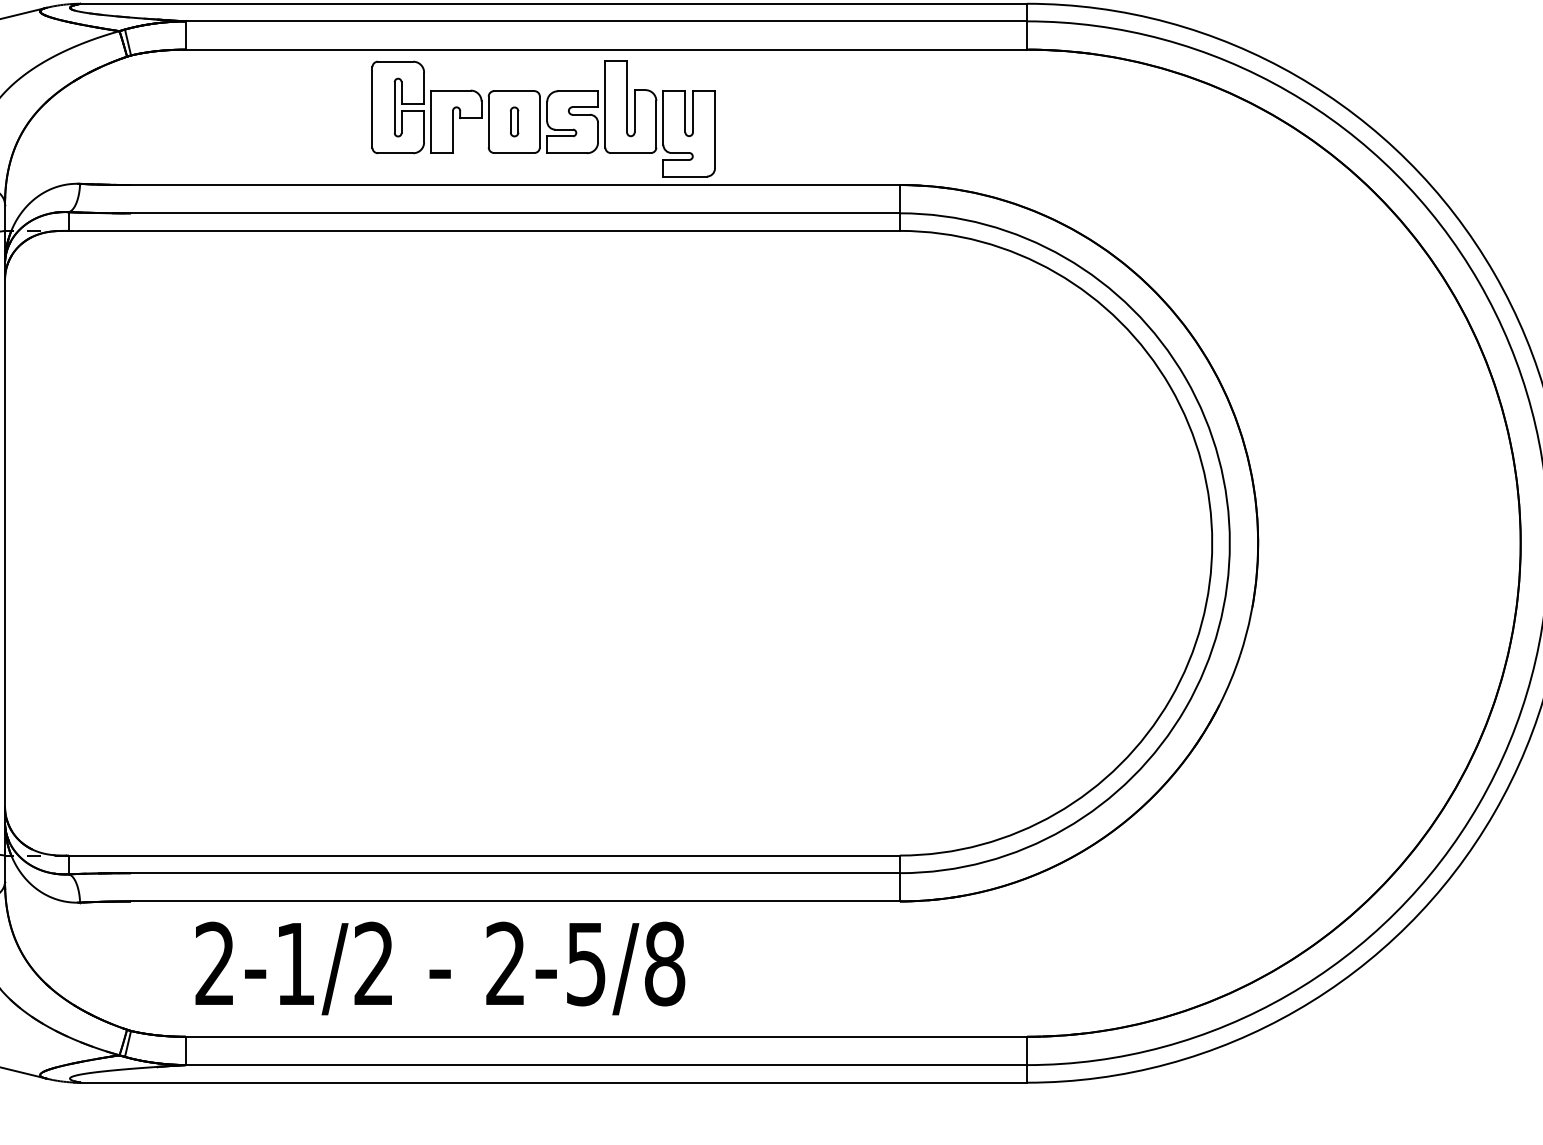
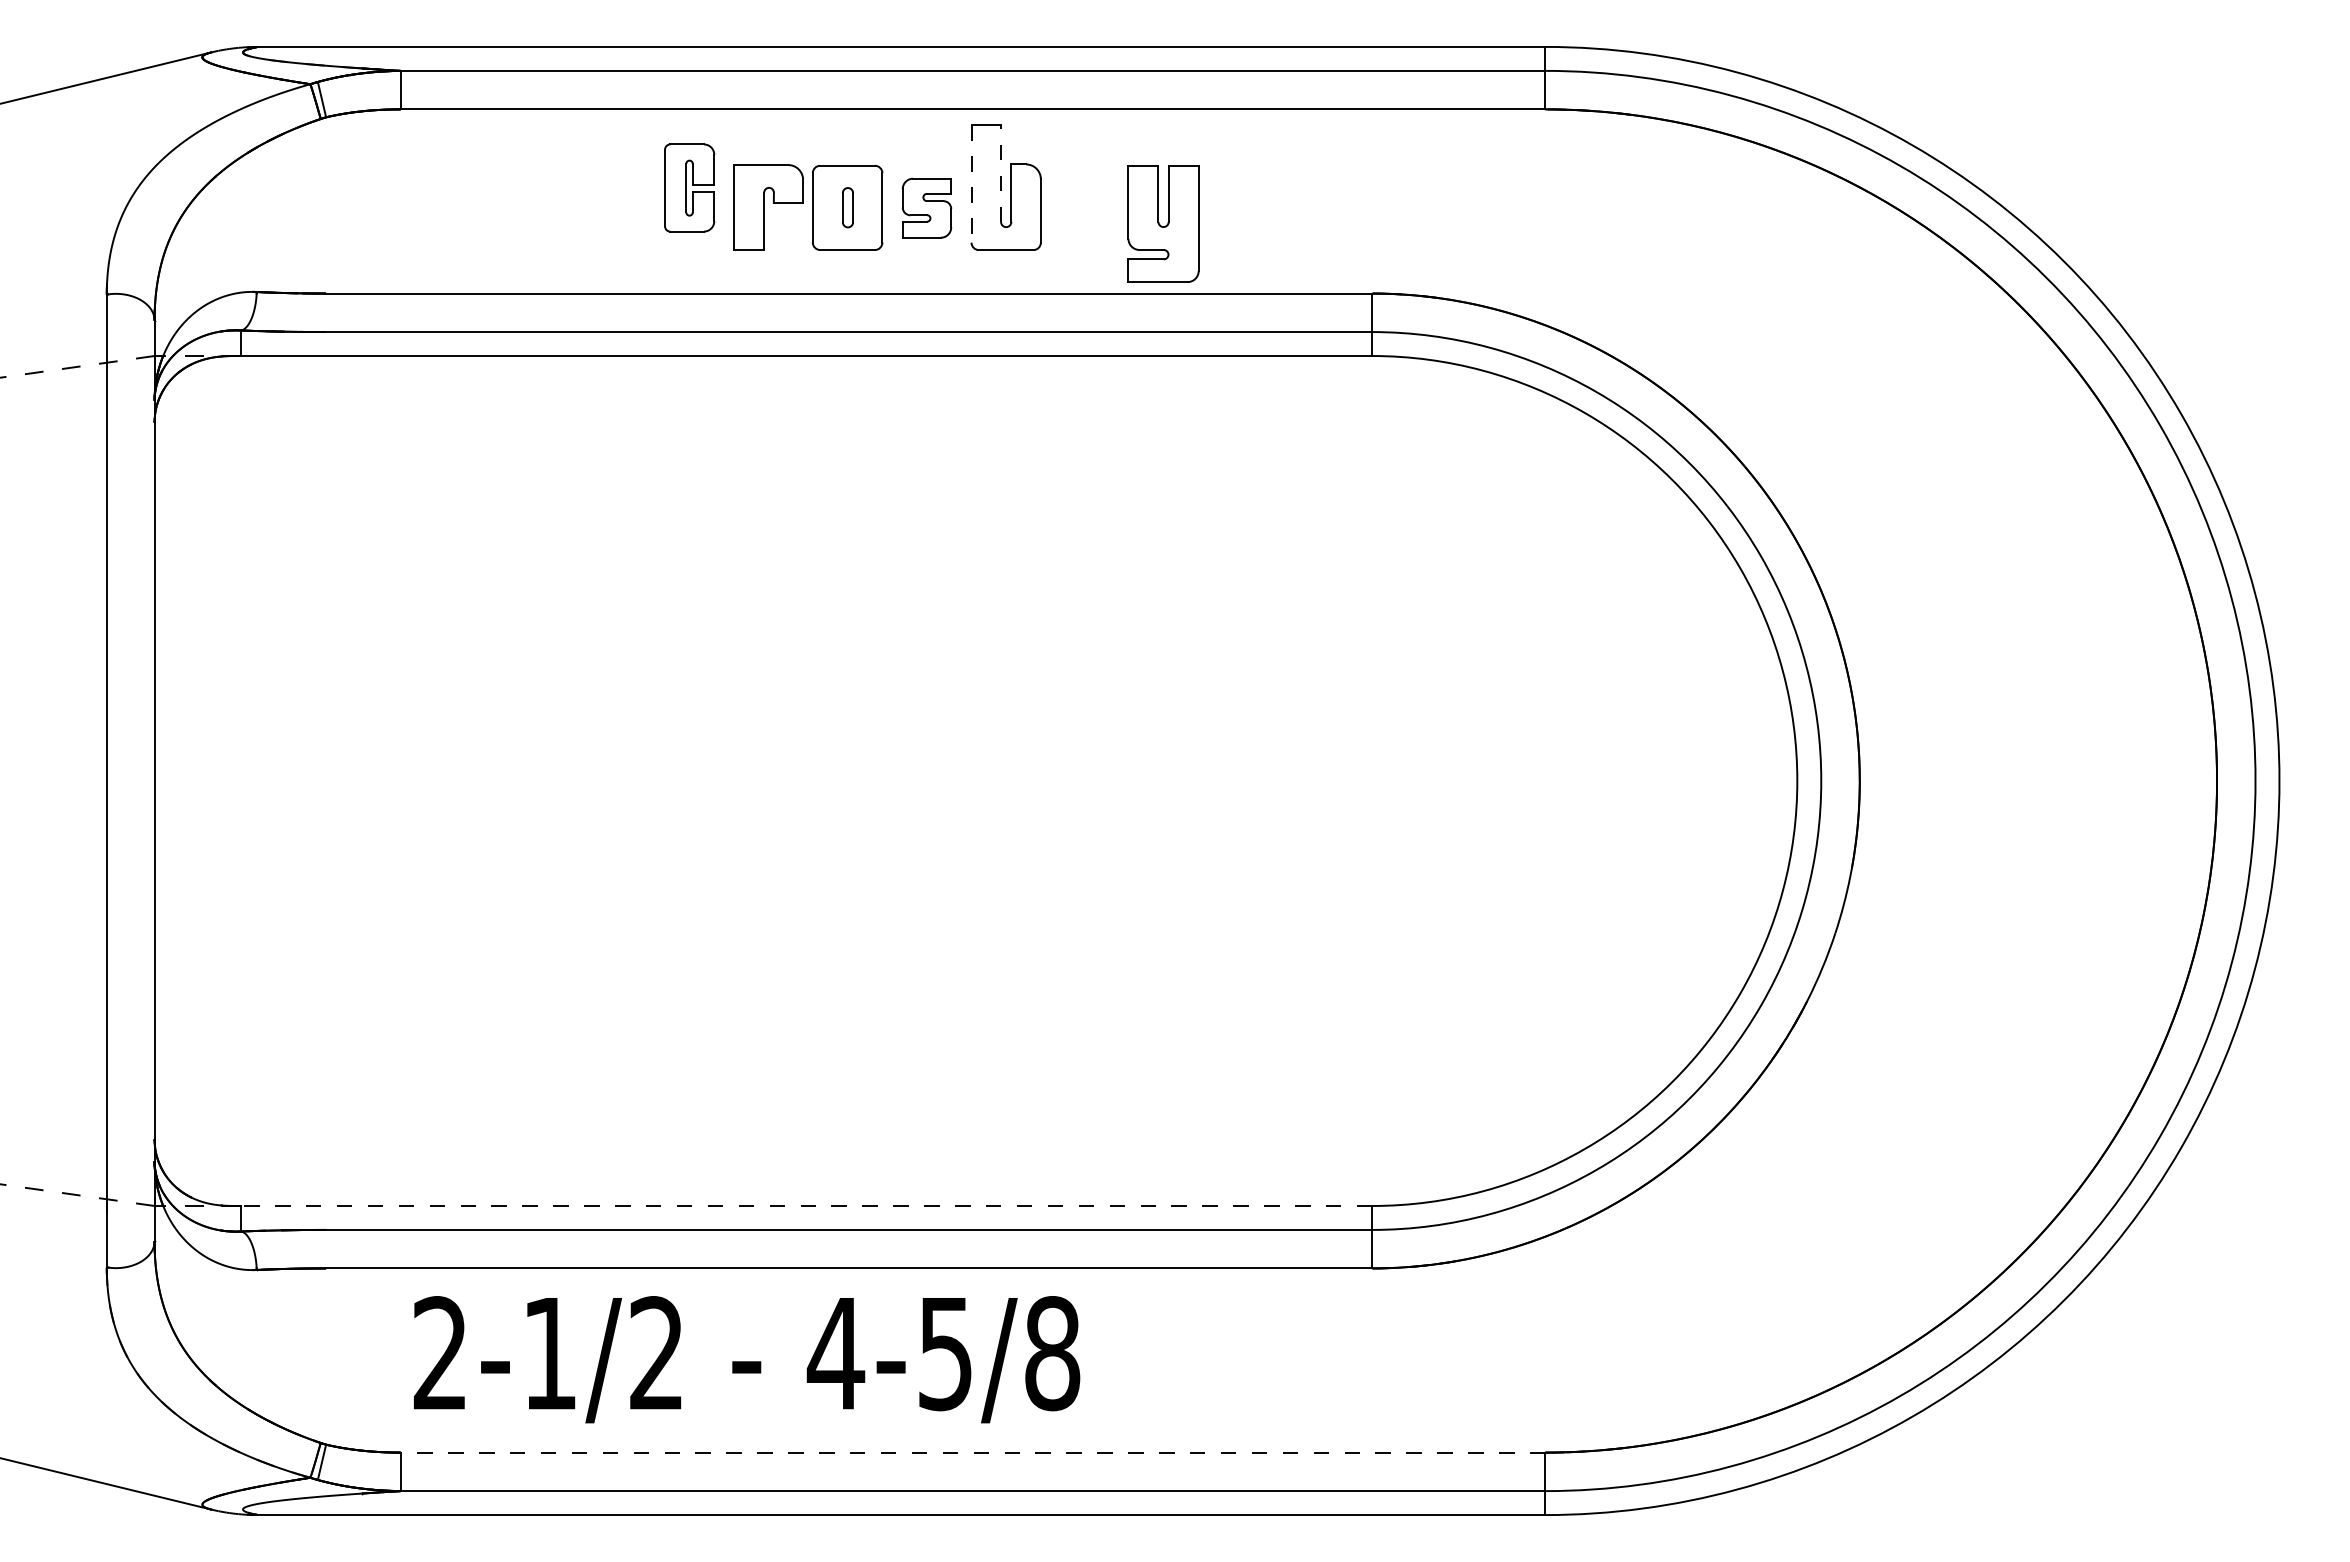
line: (627, 96) -> (1001, 173), solid -> dashed
line: (605, 104) -> (971, 184), solid -> dashed
part: (398, 107) -> (689, 187), size x0.7
part: (572, 122) -> (926, 208), size x0.7
part: (689, 133) -> (1163, 223), moved
line: (484, 855) -> (806, 1205), solid -> dashed
text: (505, 963) -> (835, 1352), 2-5/8 -> 4-5/8
line: (606, 1036) -> (972, 1452), solid -> dashed

